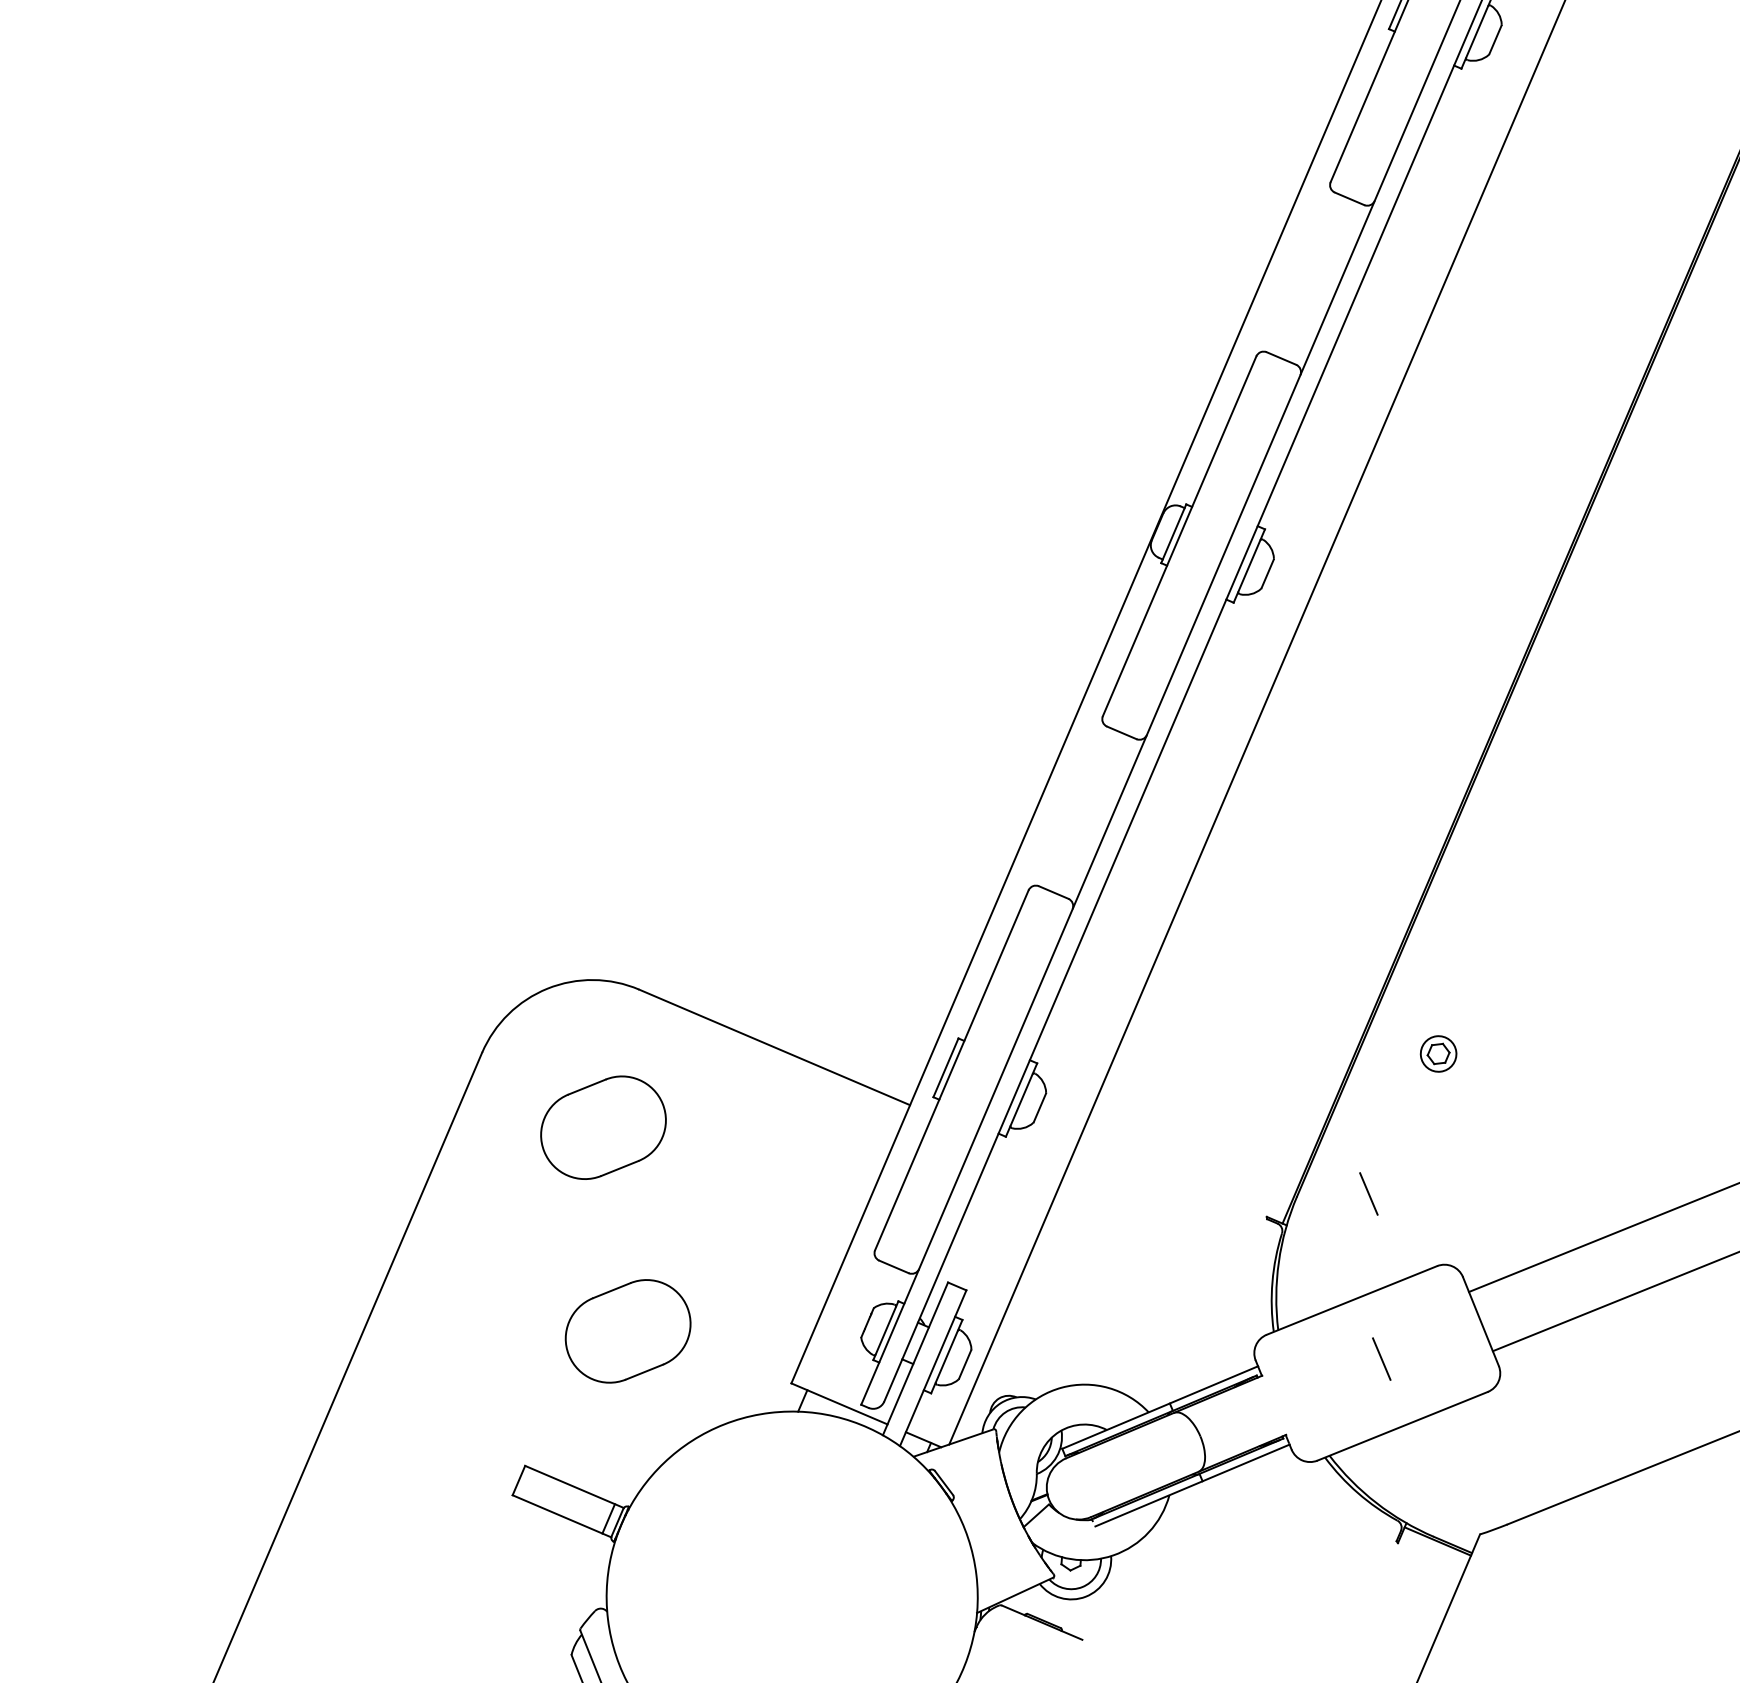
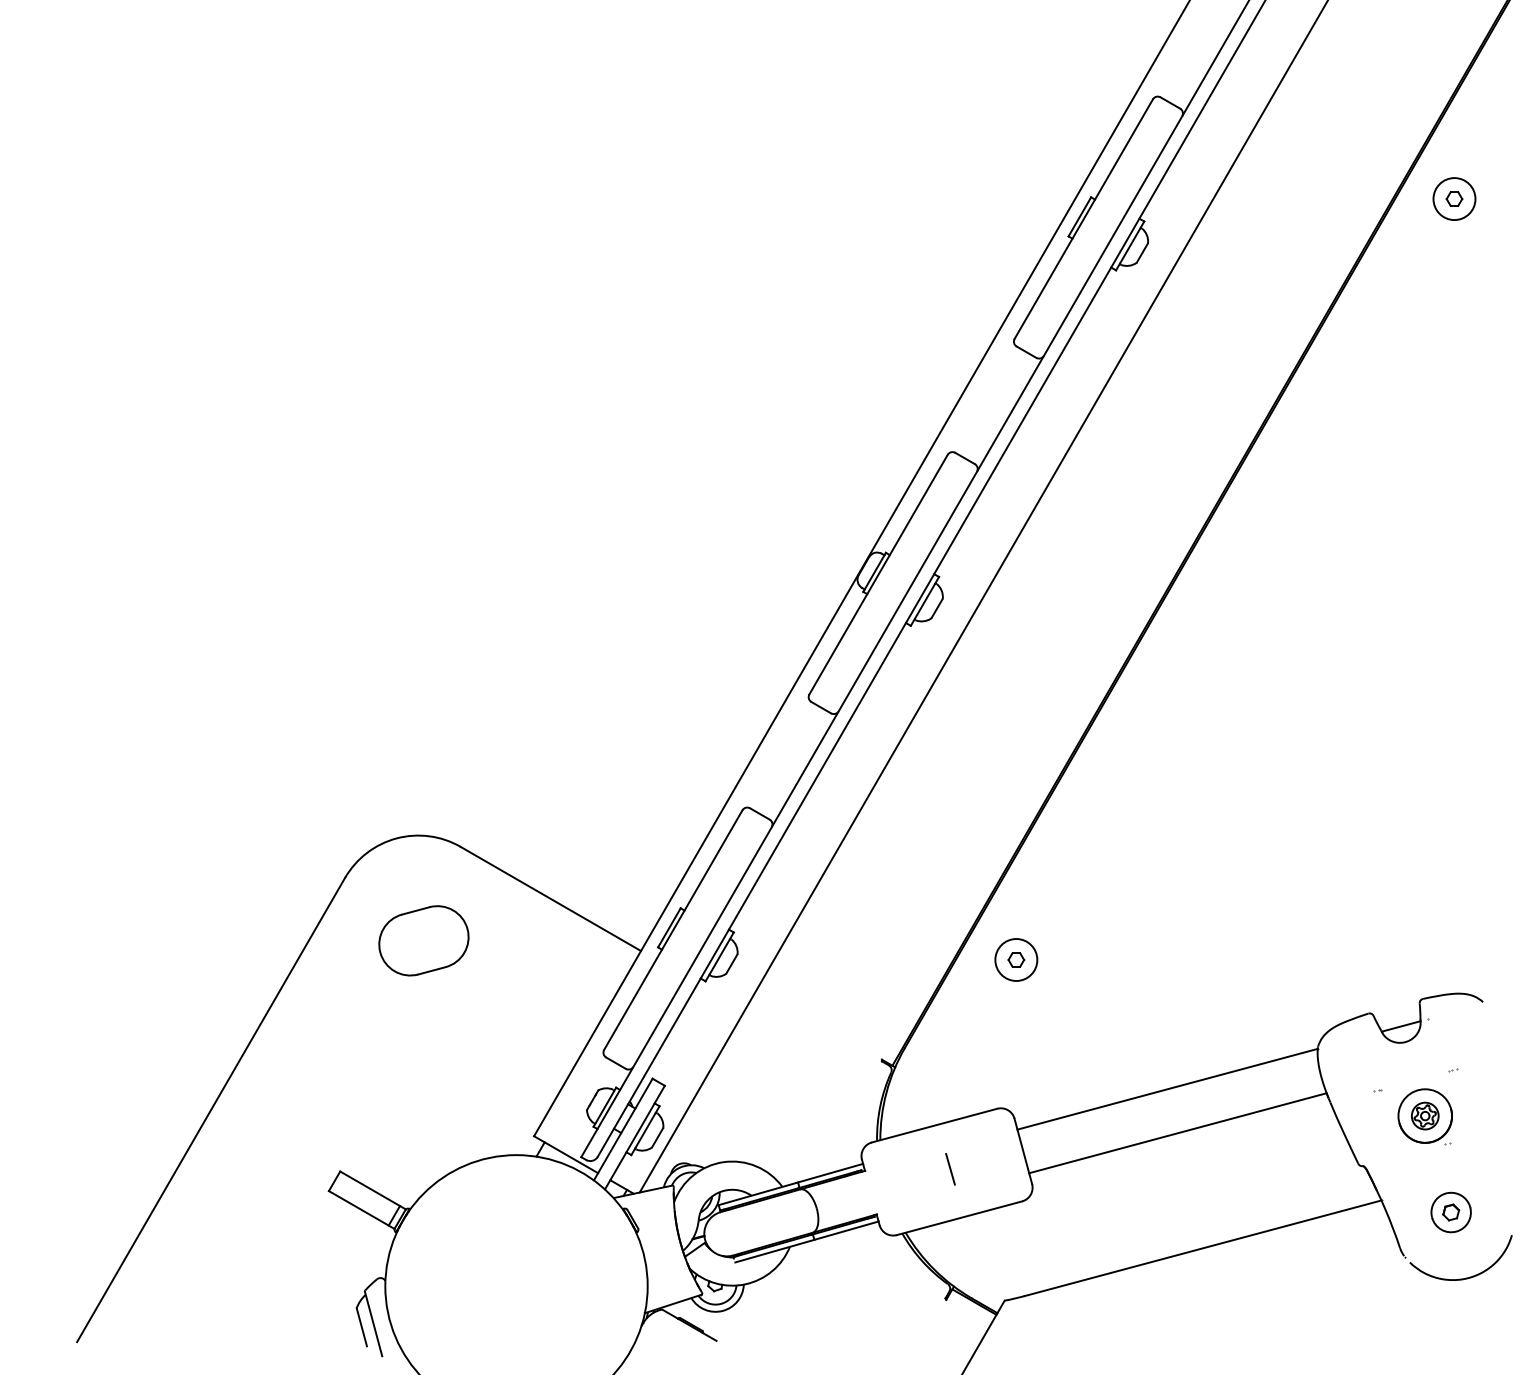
circle: (1438, 1053) -> (1016, 959), size x1.67
line: (1368, 1194) -> (955, 1052), removed
part: (627, 1330) -> (423, 1085), removed

